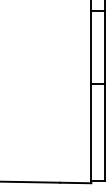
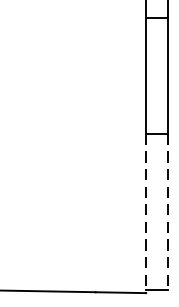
line: (104, 132) -> (167, 211), solid -> dashed
line: (91, 133) -> (146, 213), solid -> dashed

